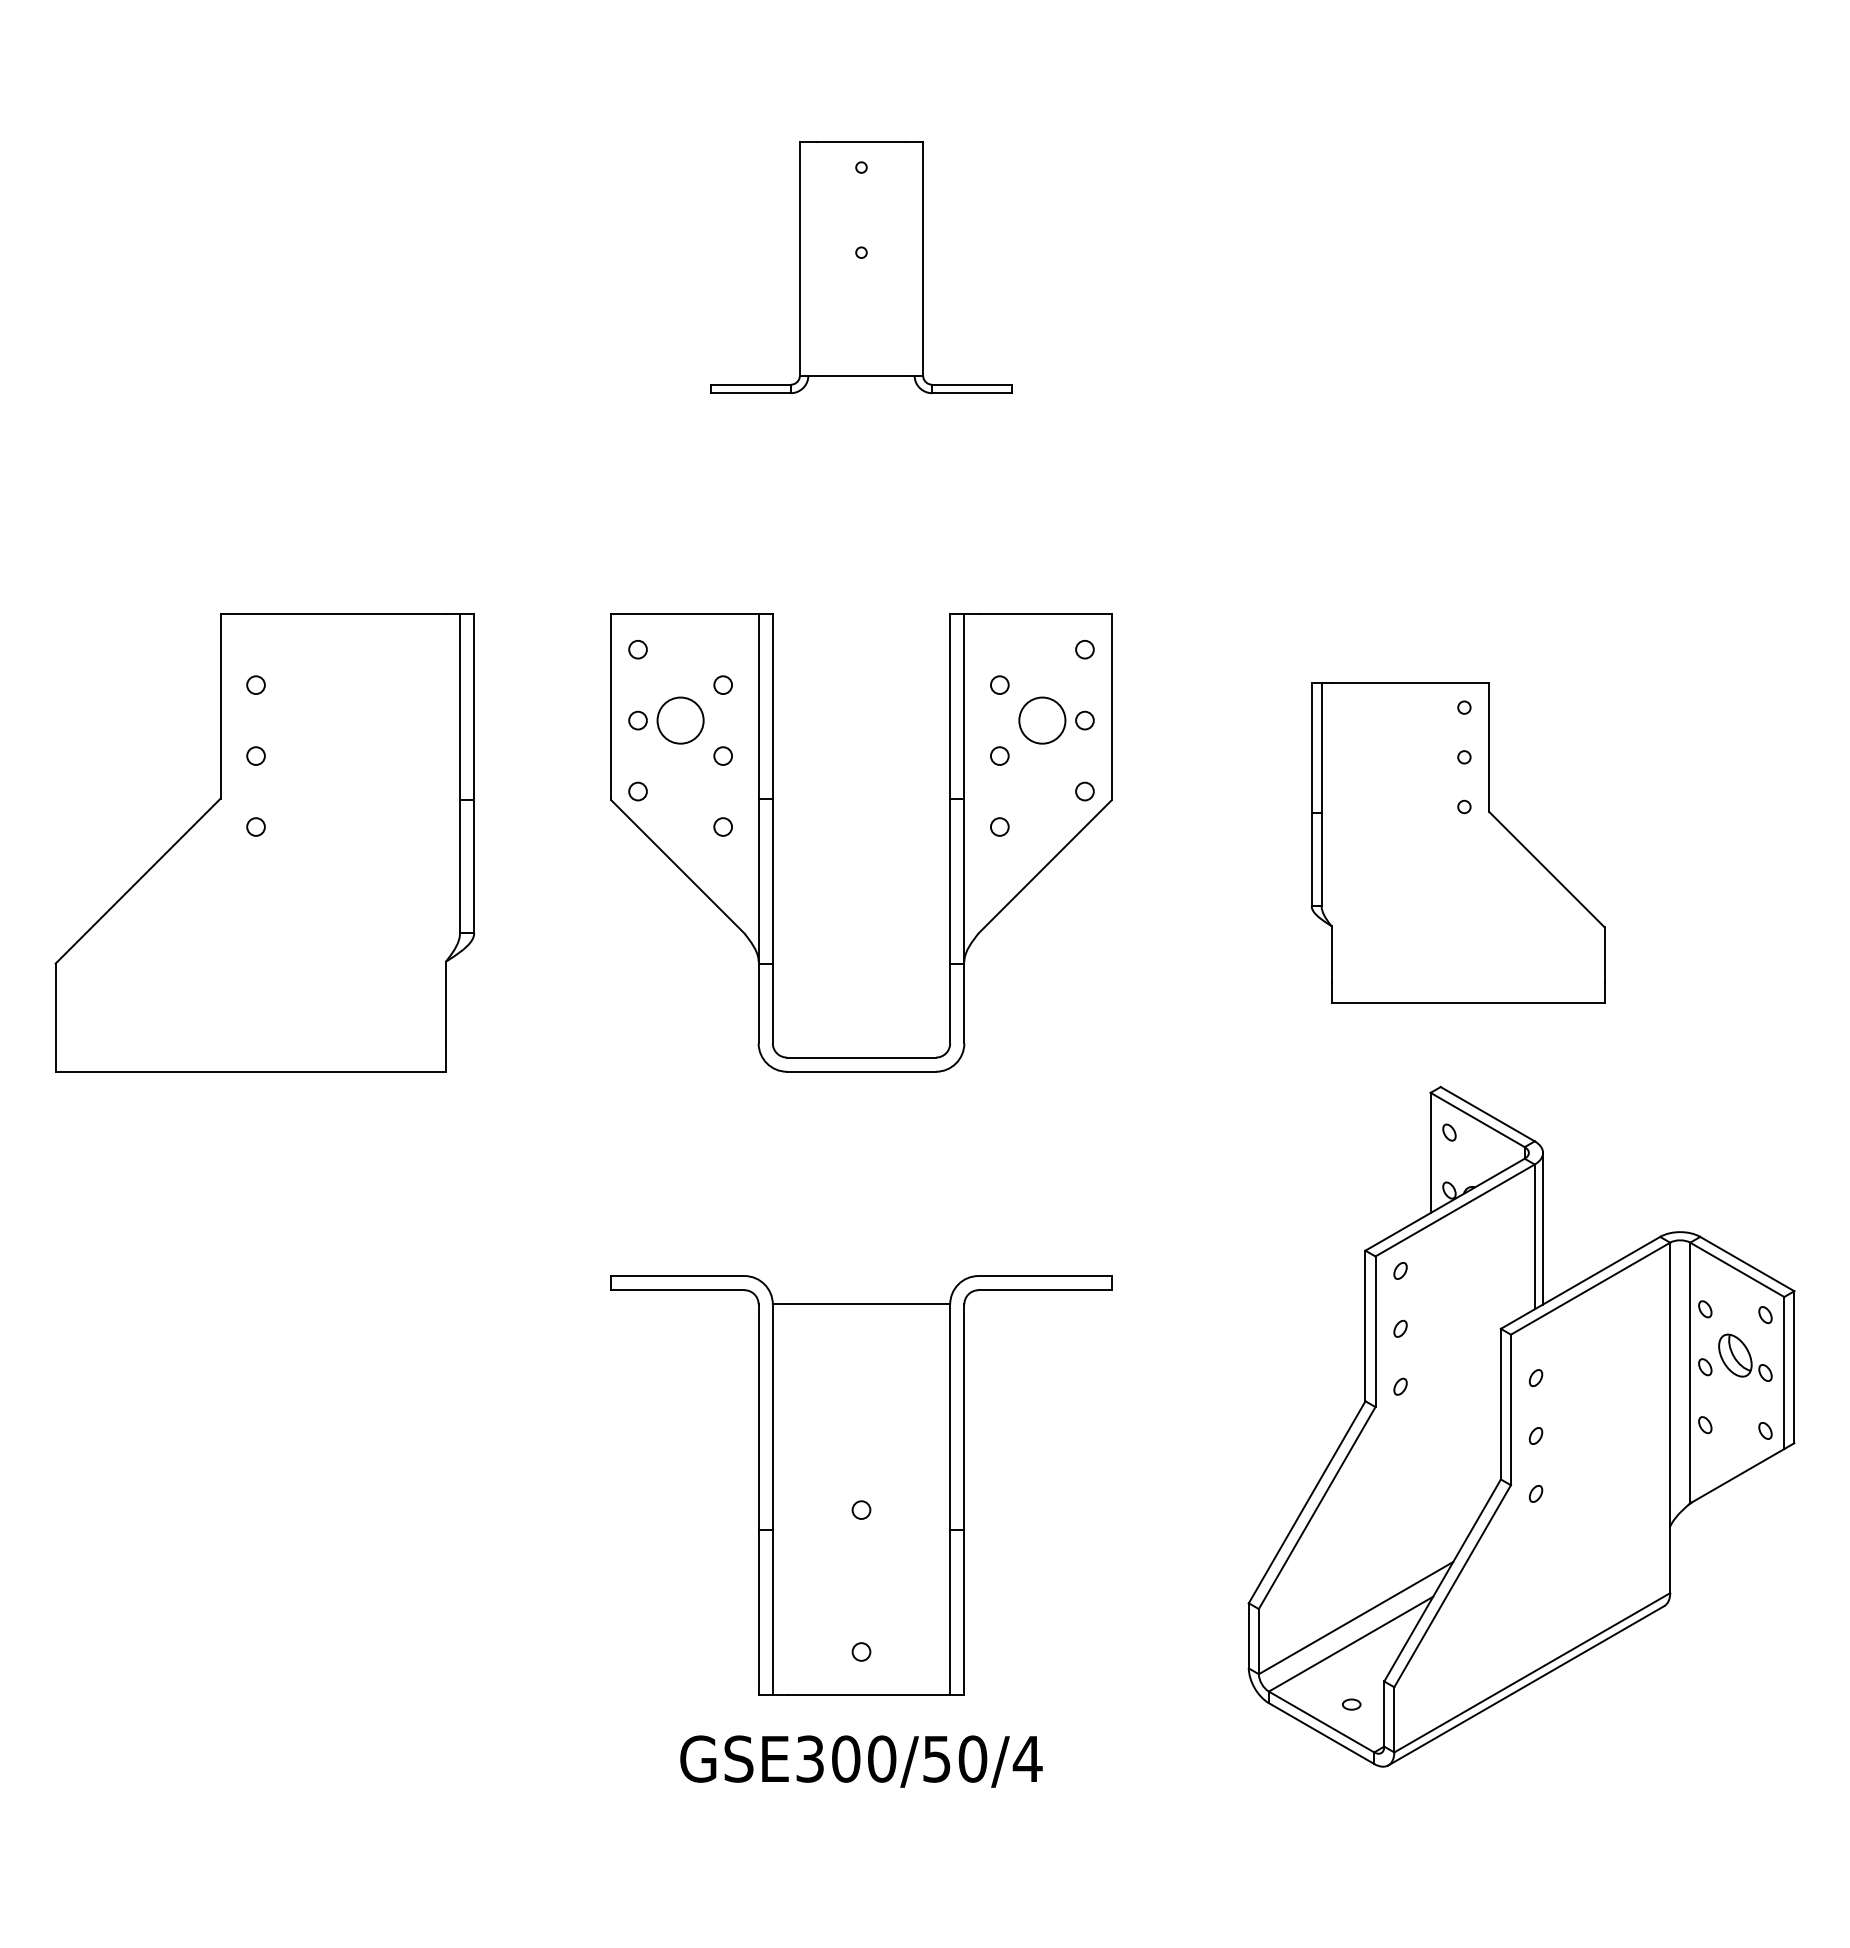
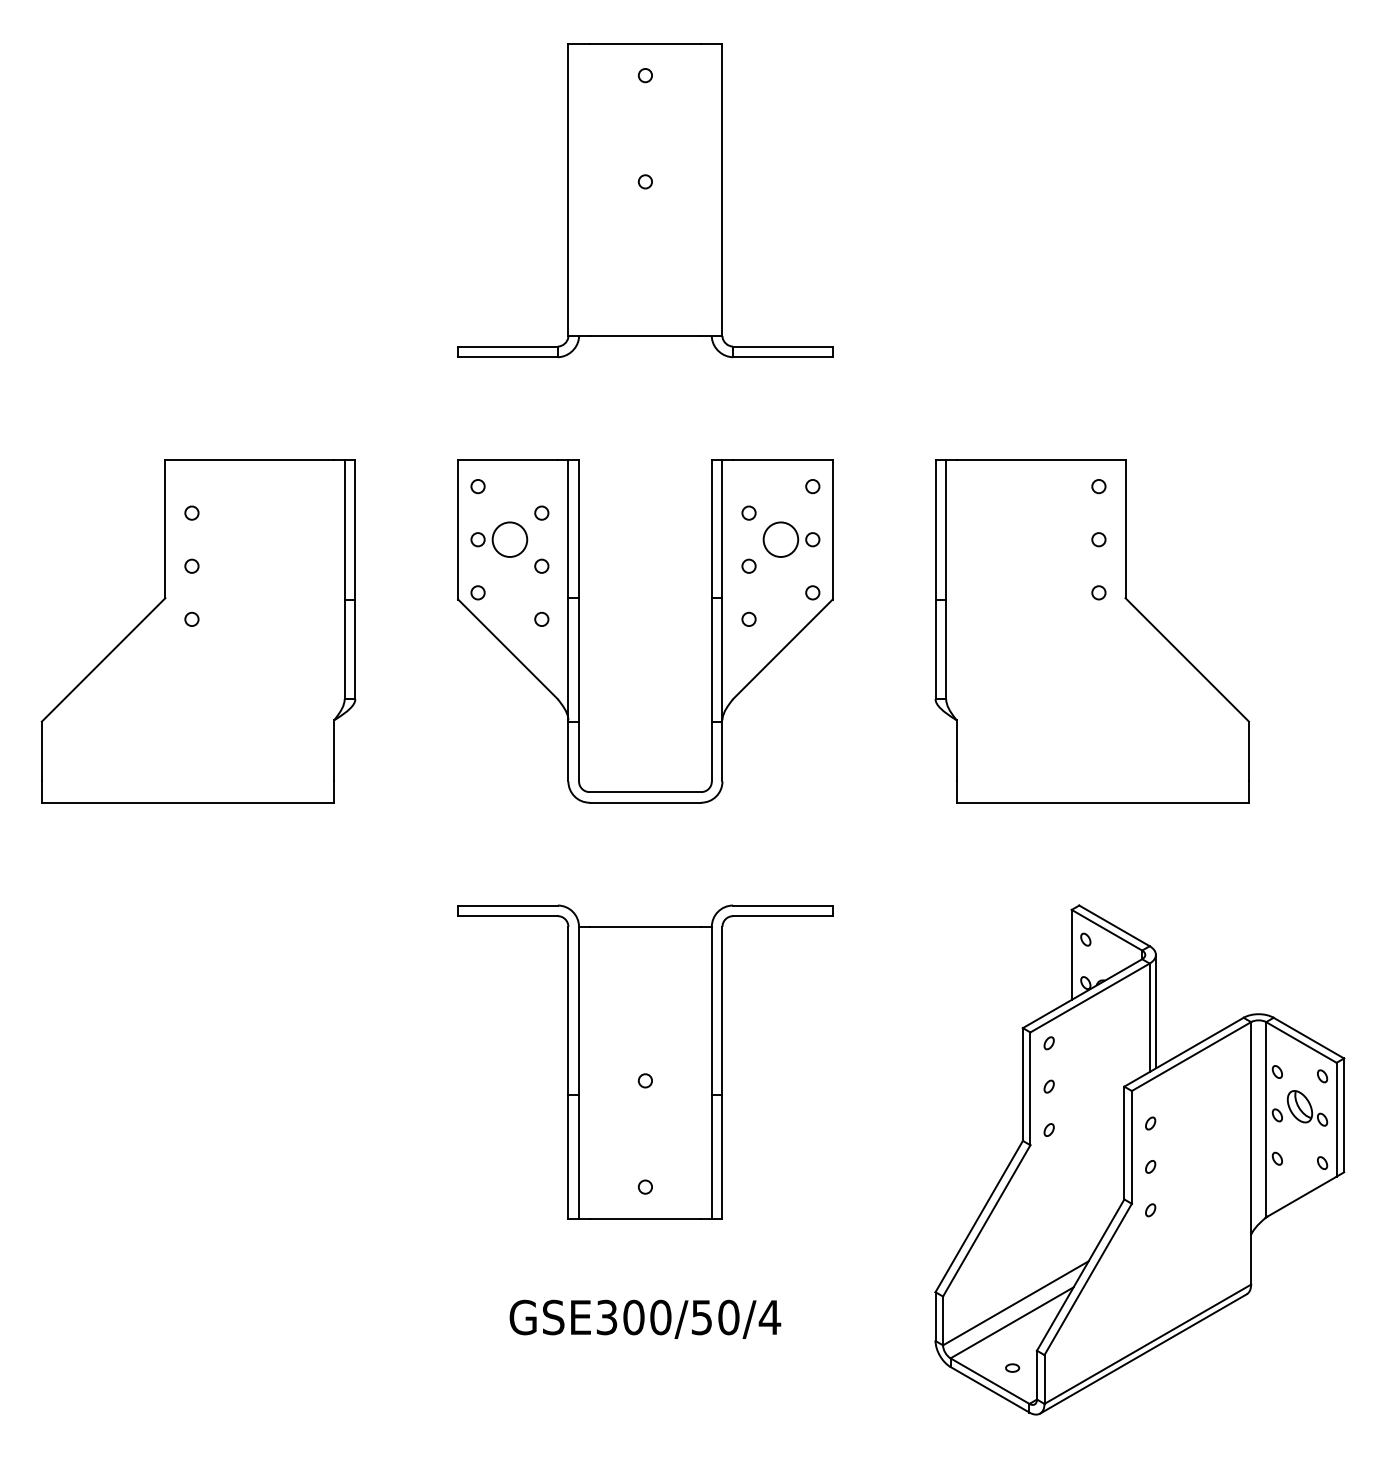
part: (861, 267) -> (645, 200), size x1.67
part: (1458, 842) -> (1092, 631), size x1.43
part: (1521, 1426) -> (1139, 1159), moved
part: (861, 1485) -> (645, 1062), moved

